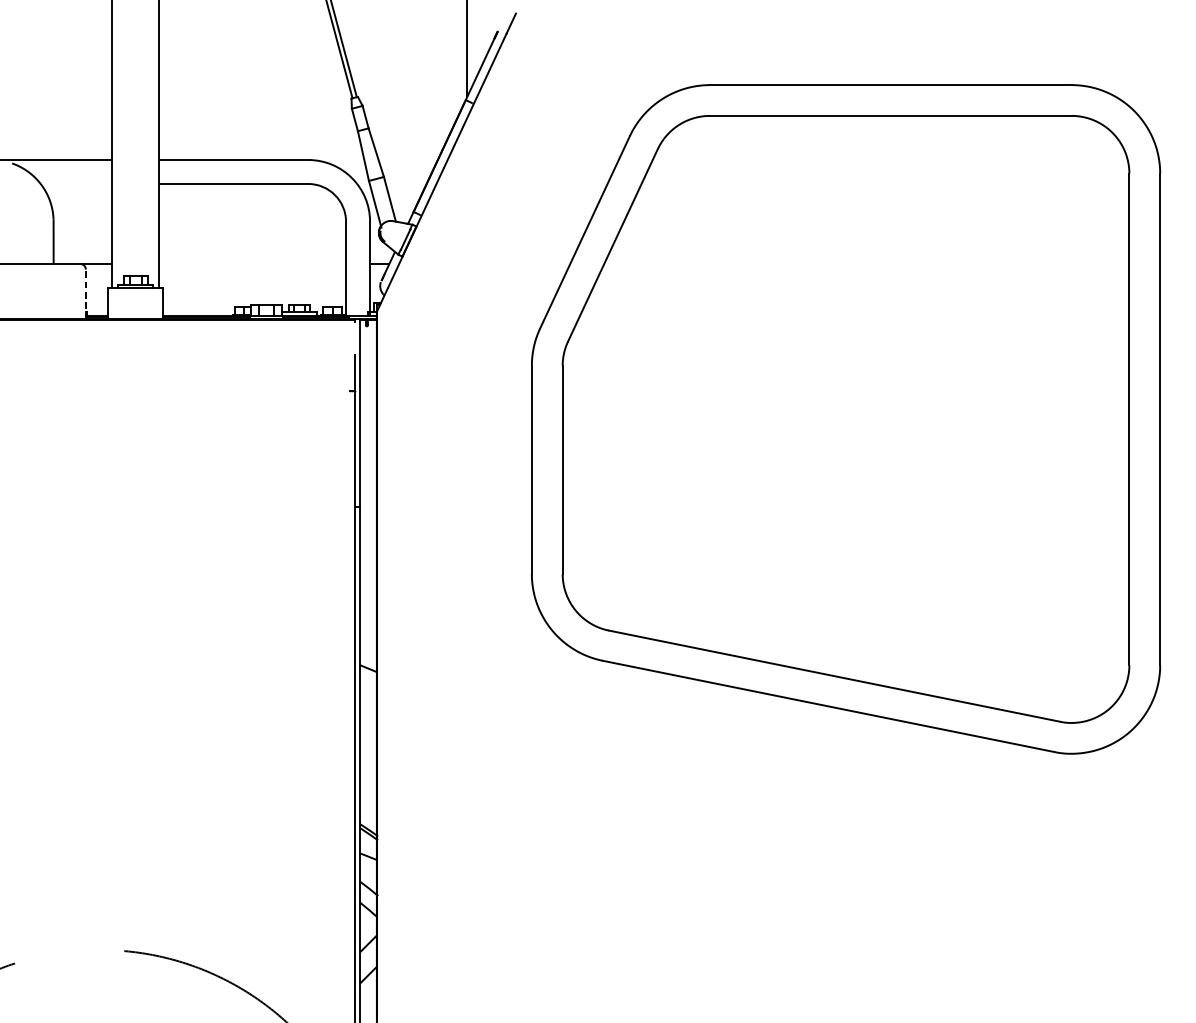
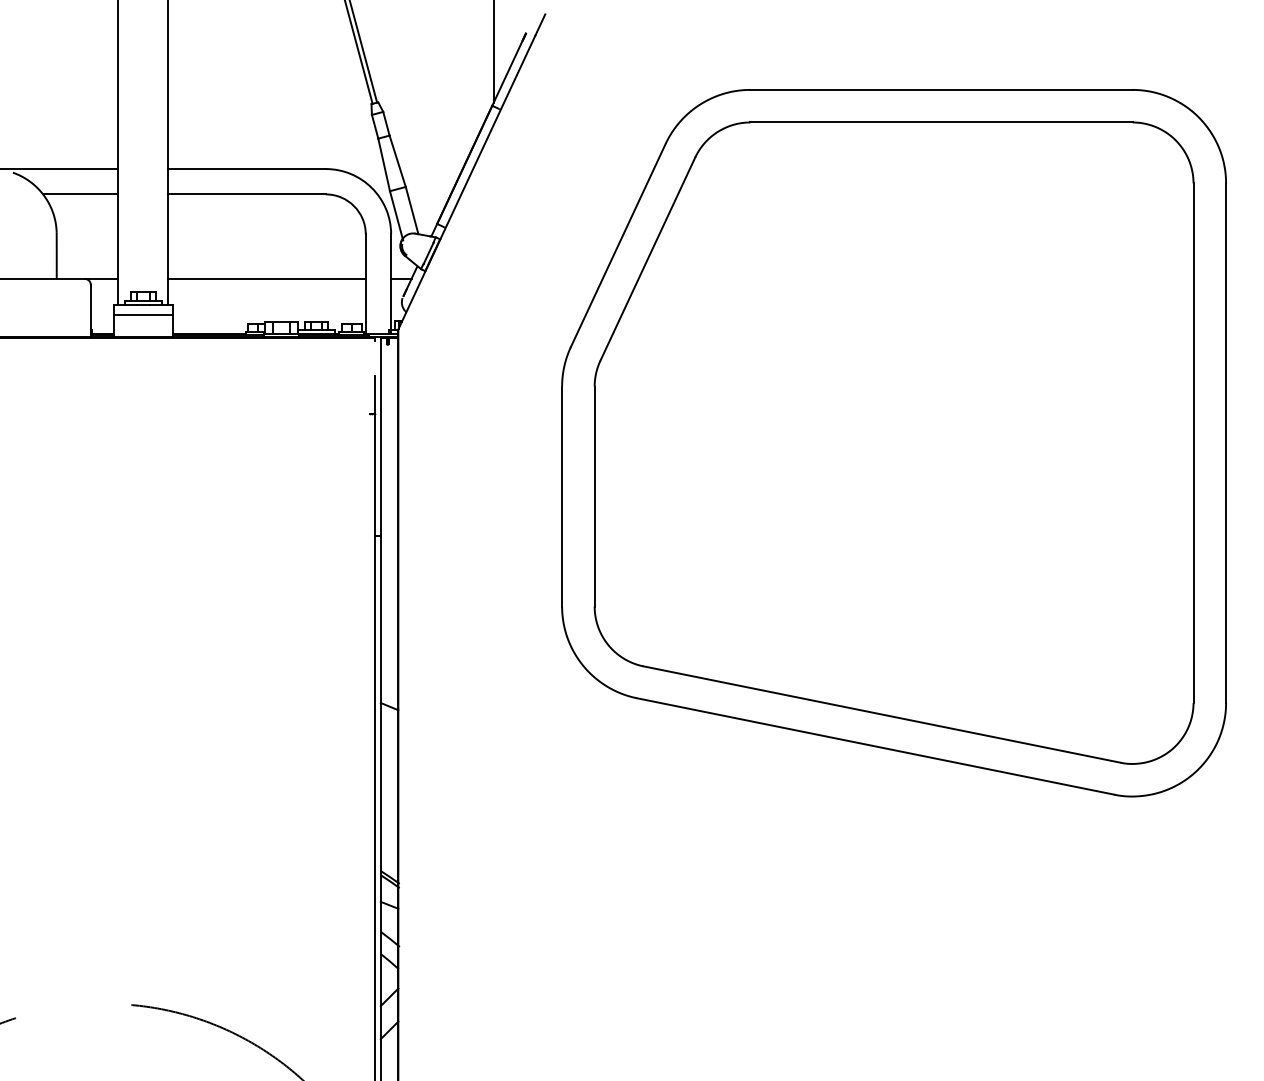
line: (76, 184) -> (80, 194), added
line: (252, 264) -> (266, 279), added
line: (85, 293) -> (90, 310), dashed -> solid
line: (135, 298) -> (143, 315), added

